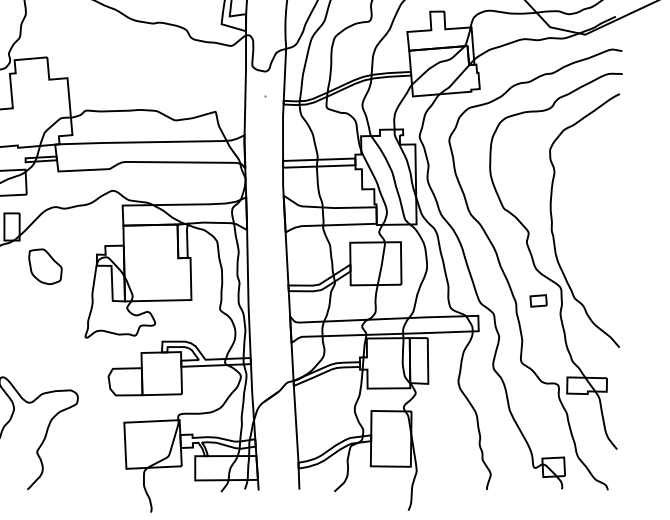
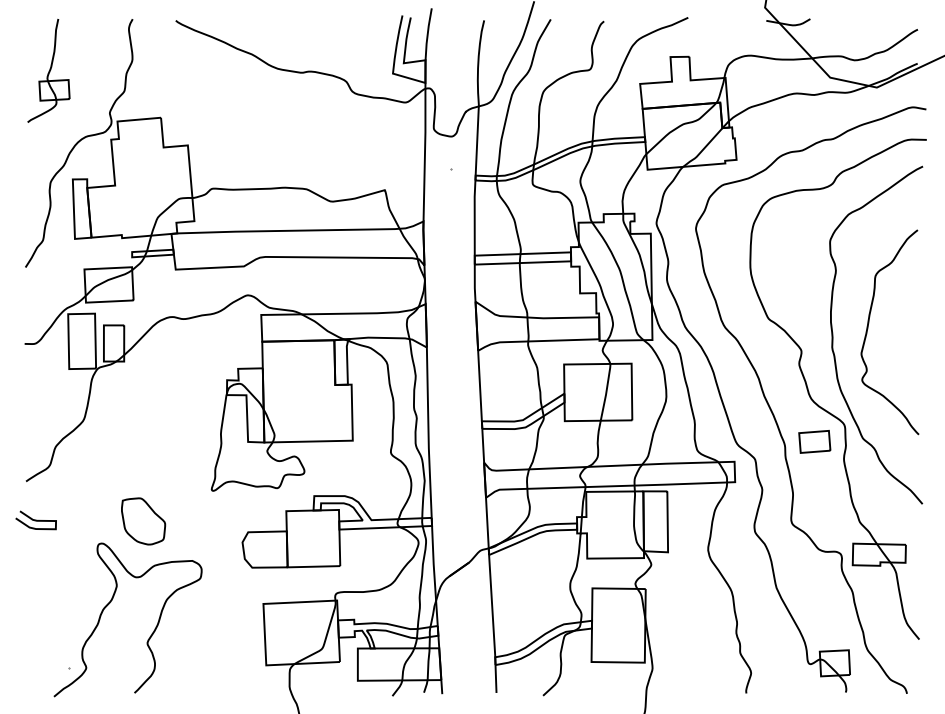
curve: (578, 216) -> (868, 329), added
part: (45, 266) -> (143, 521), moved
part: (538, 300) -> (814, 441), size x1.43

